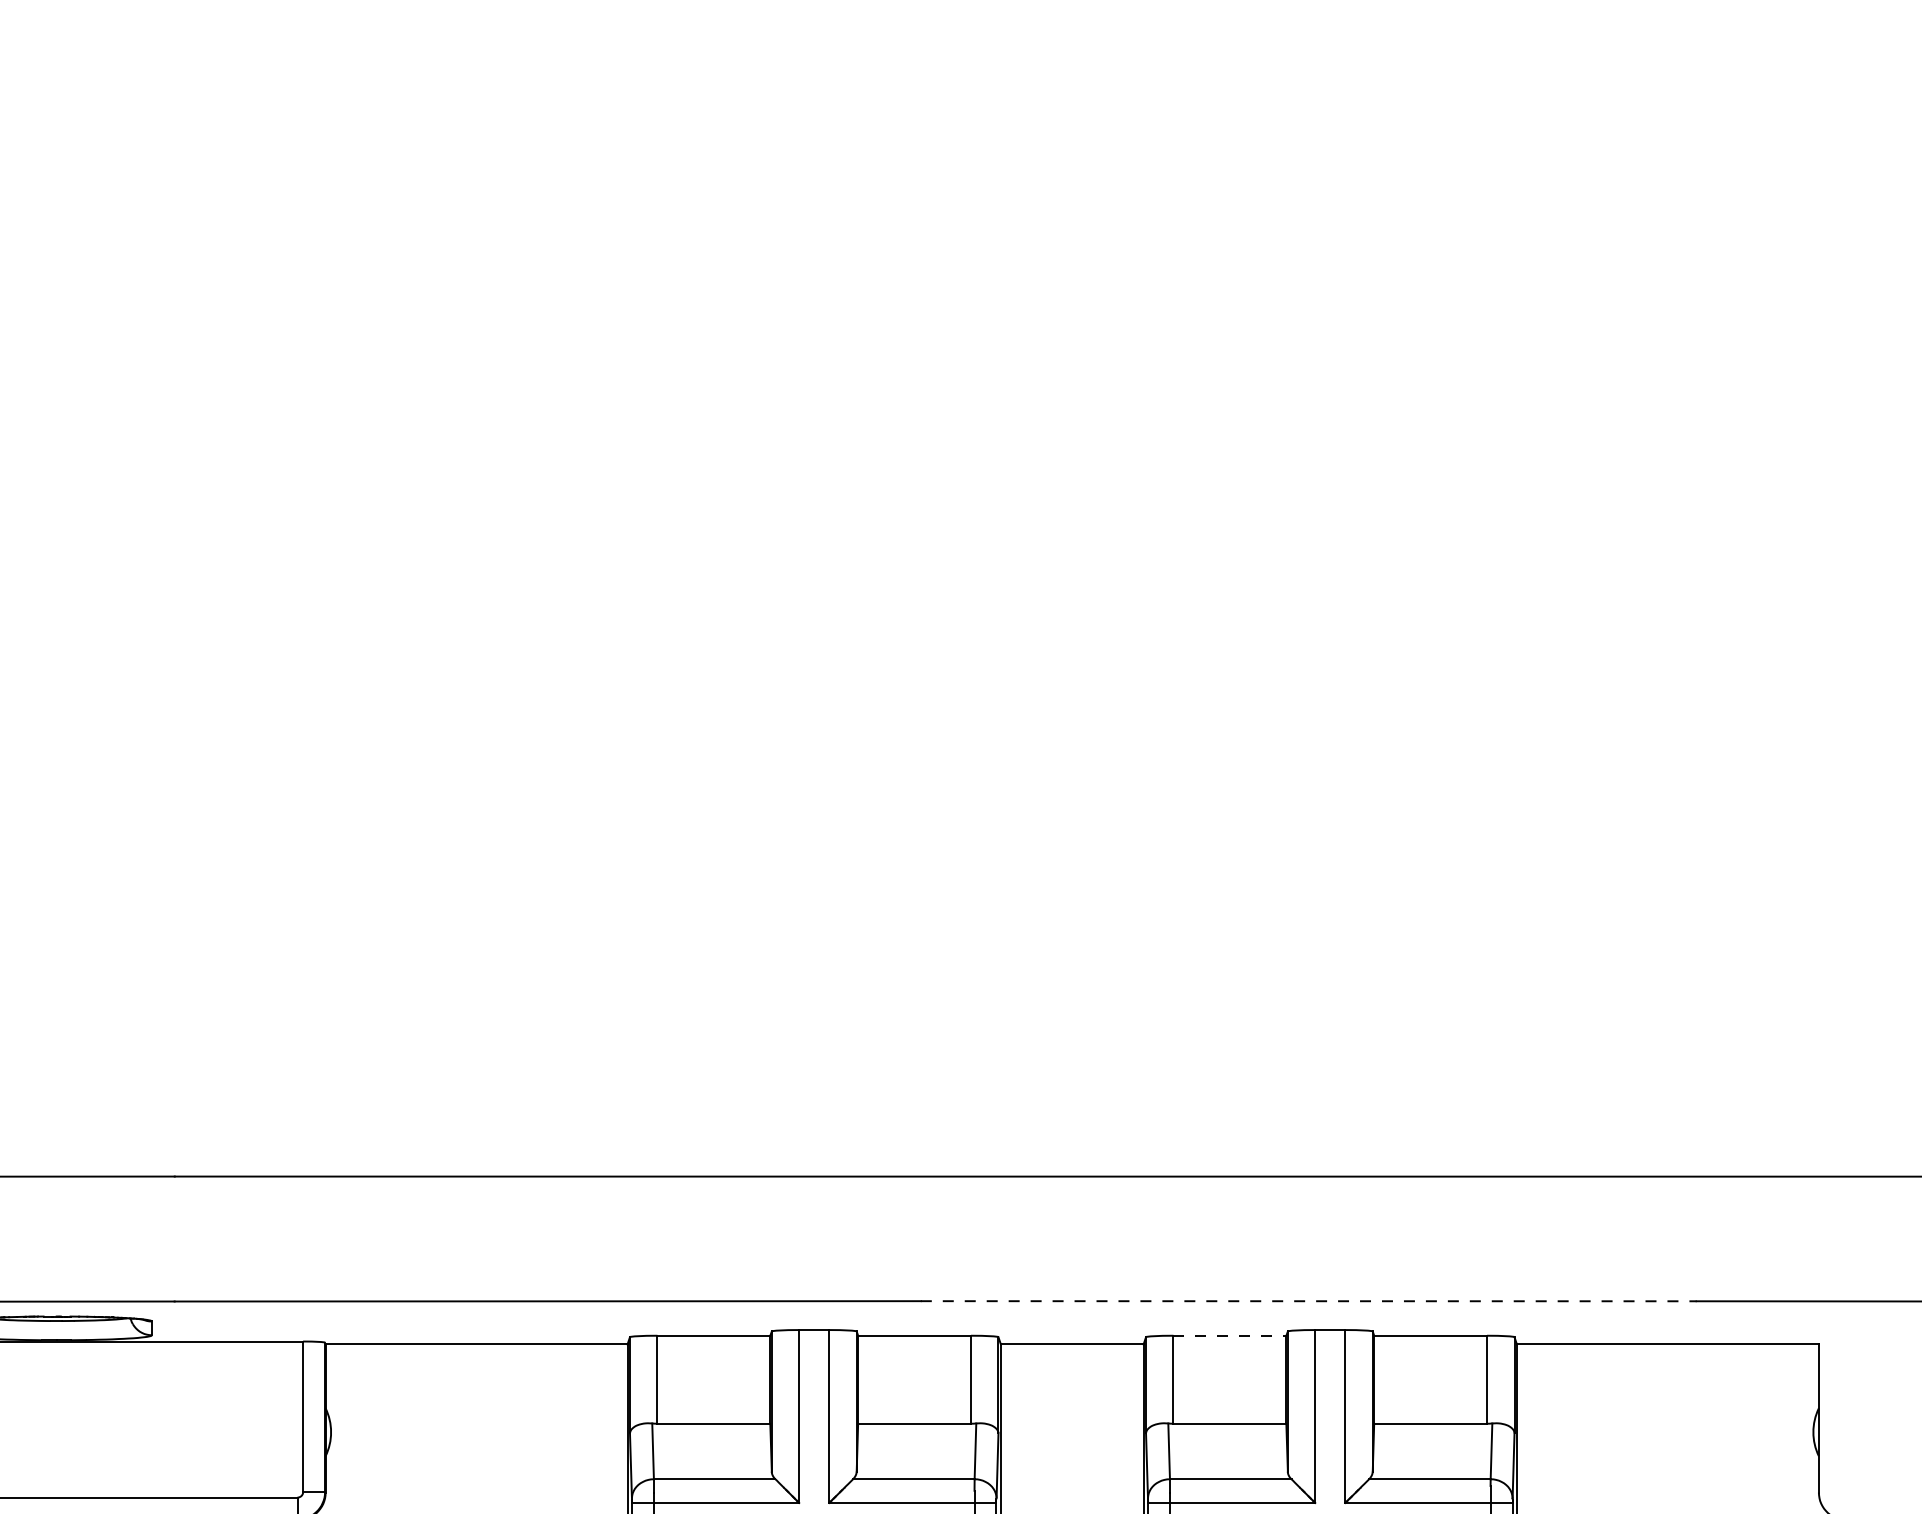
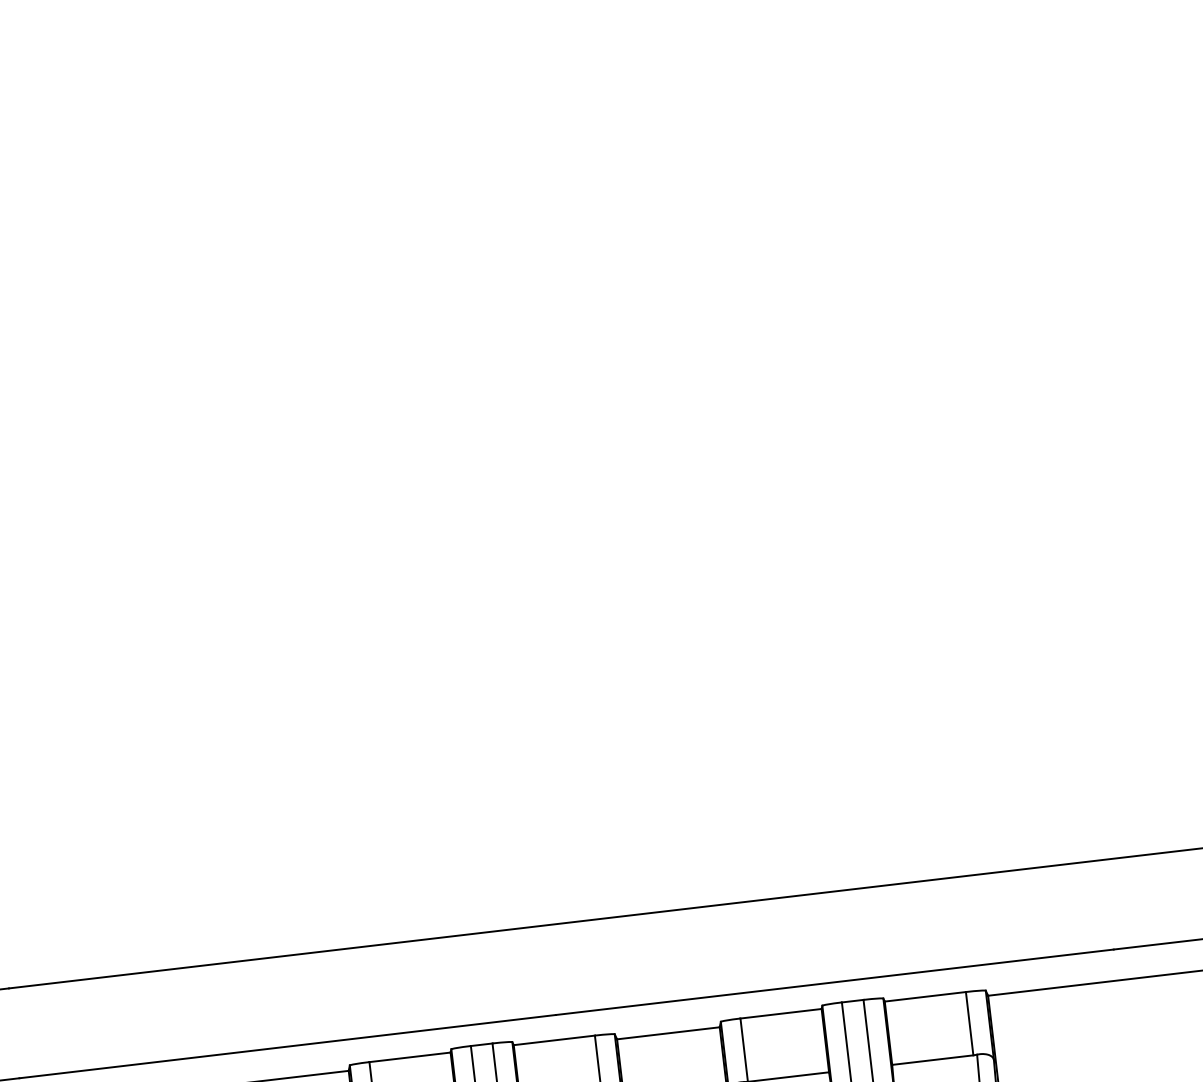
line: (1308, 1301) -> (834, 982), dashed -> solid
line: (1230, 1335) -> (781, 1013), dashed -> solid

